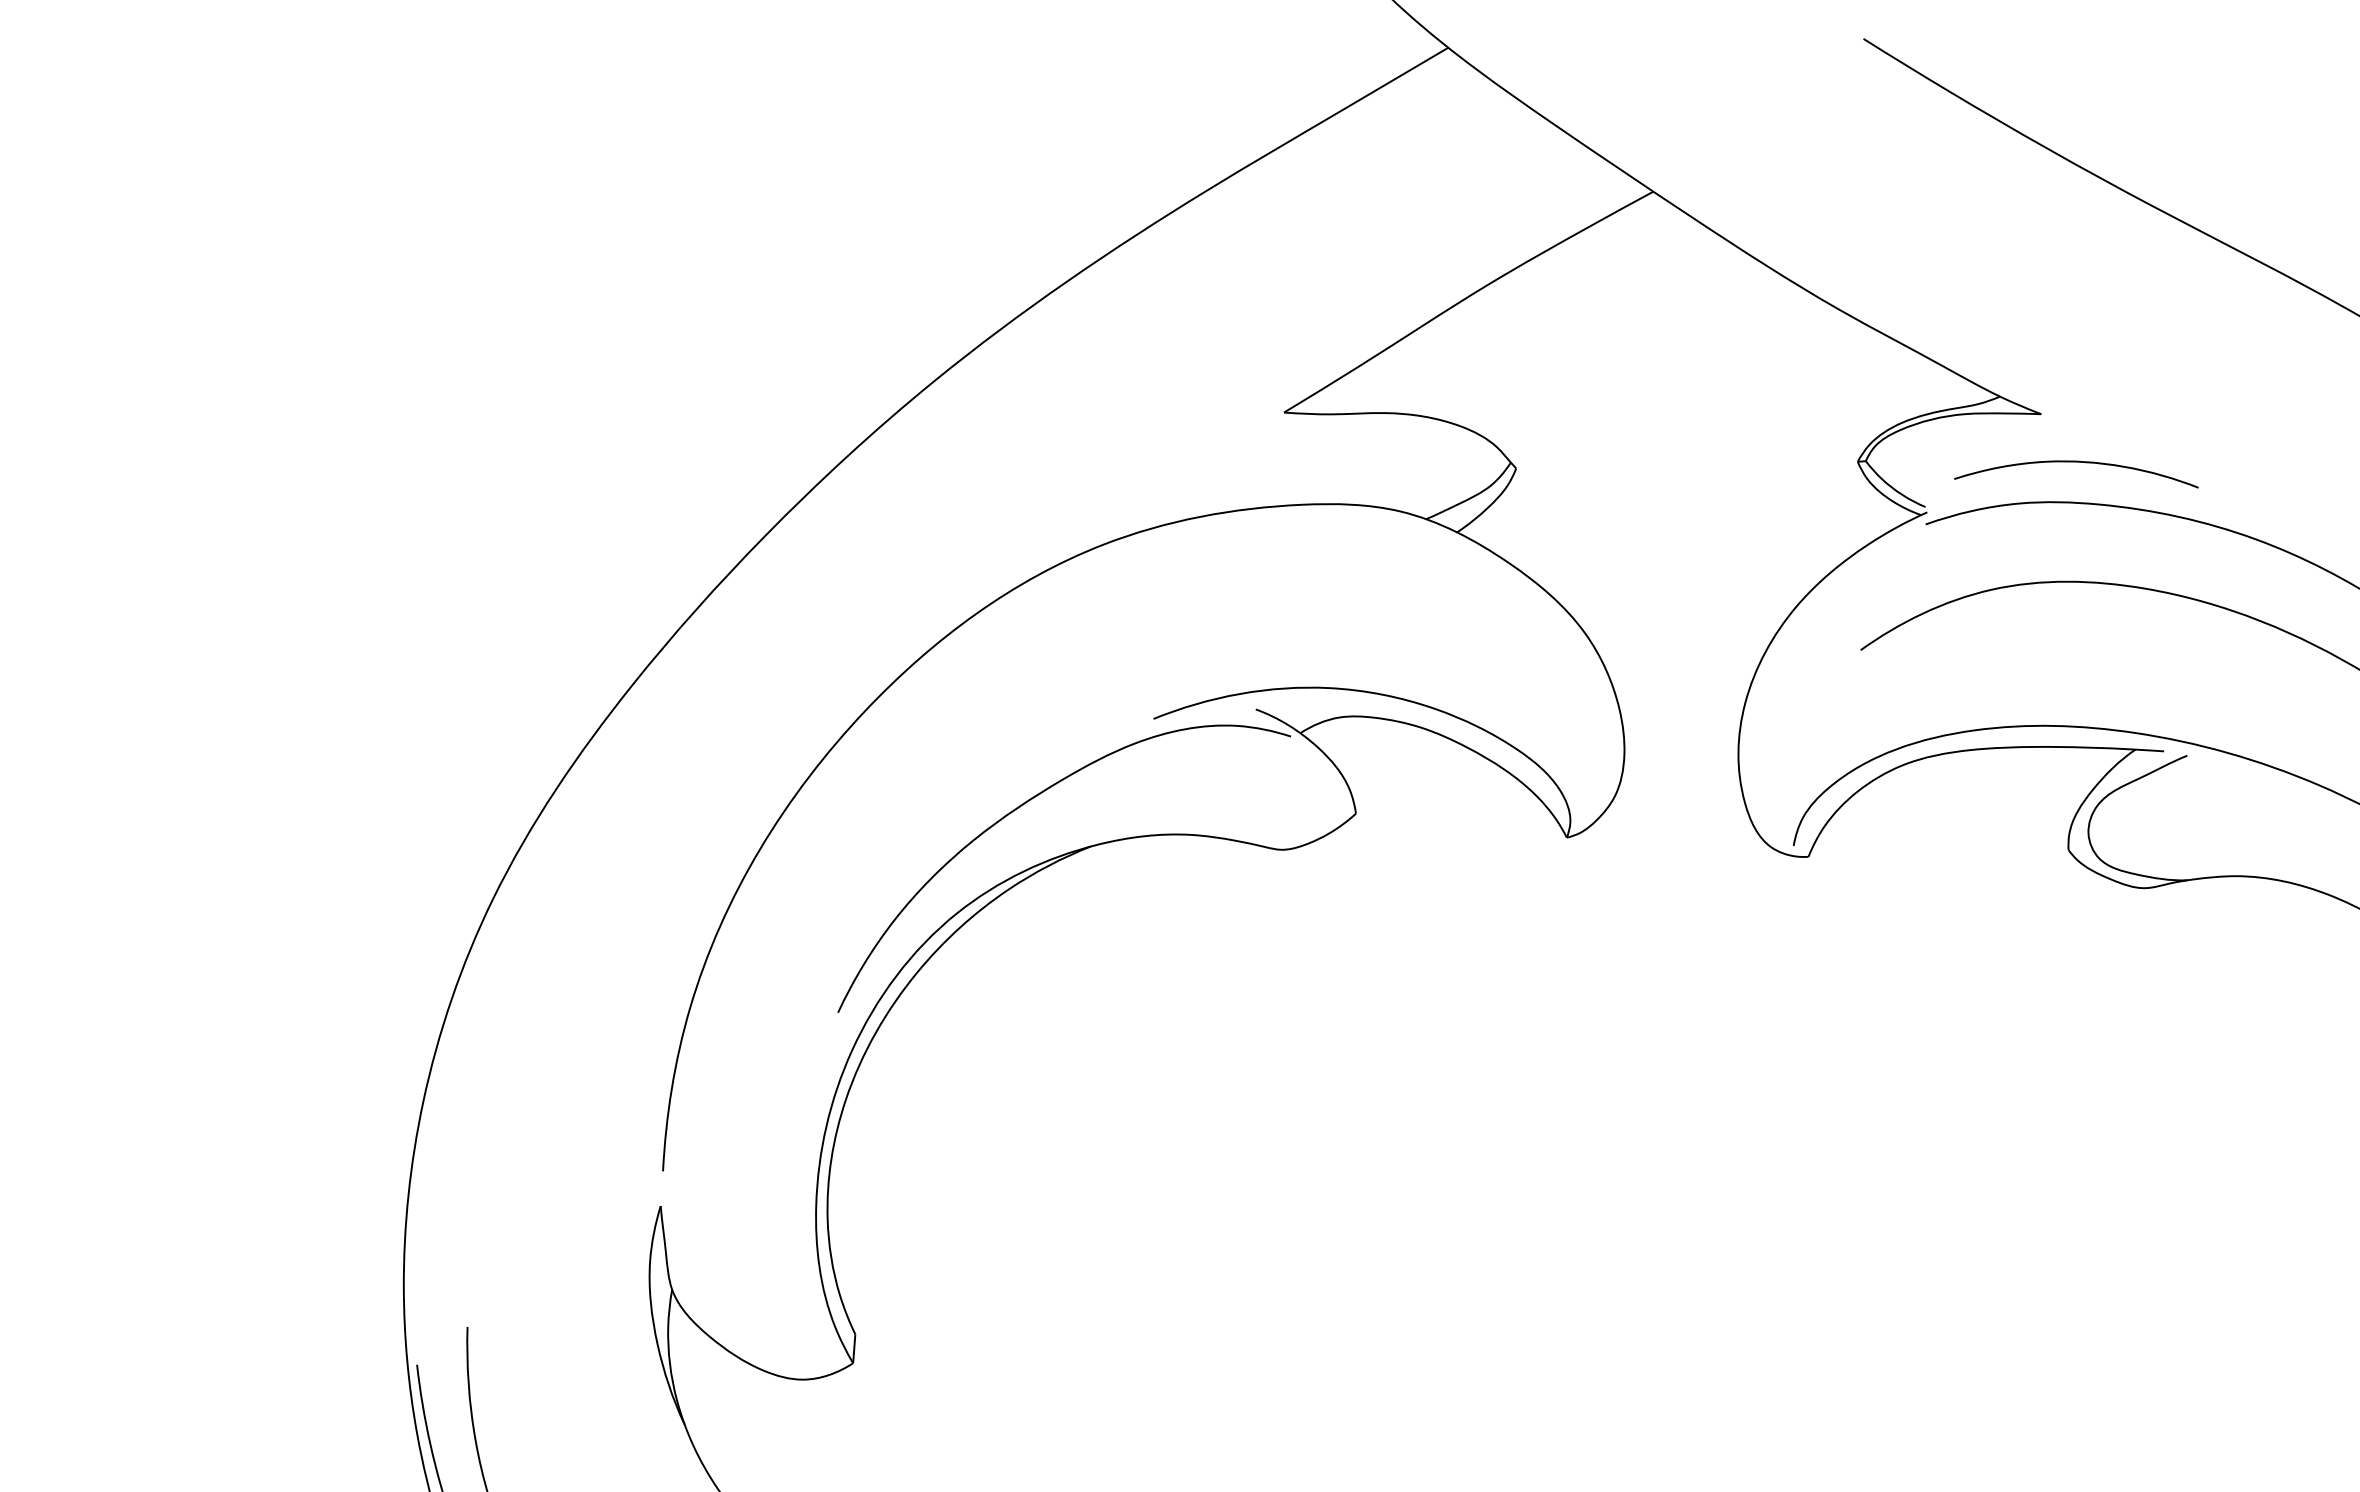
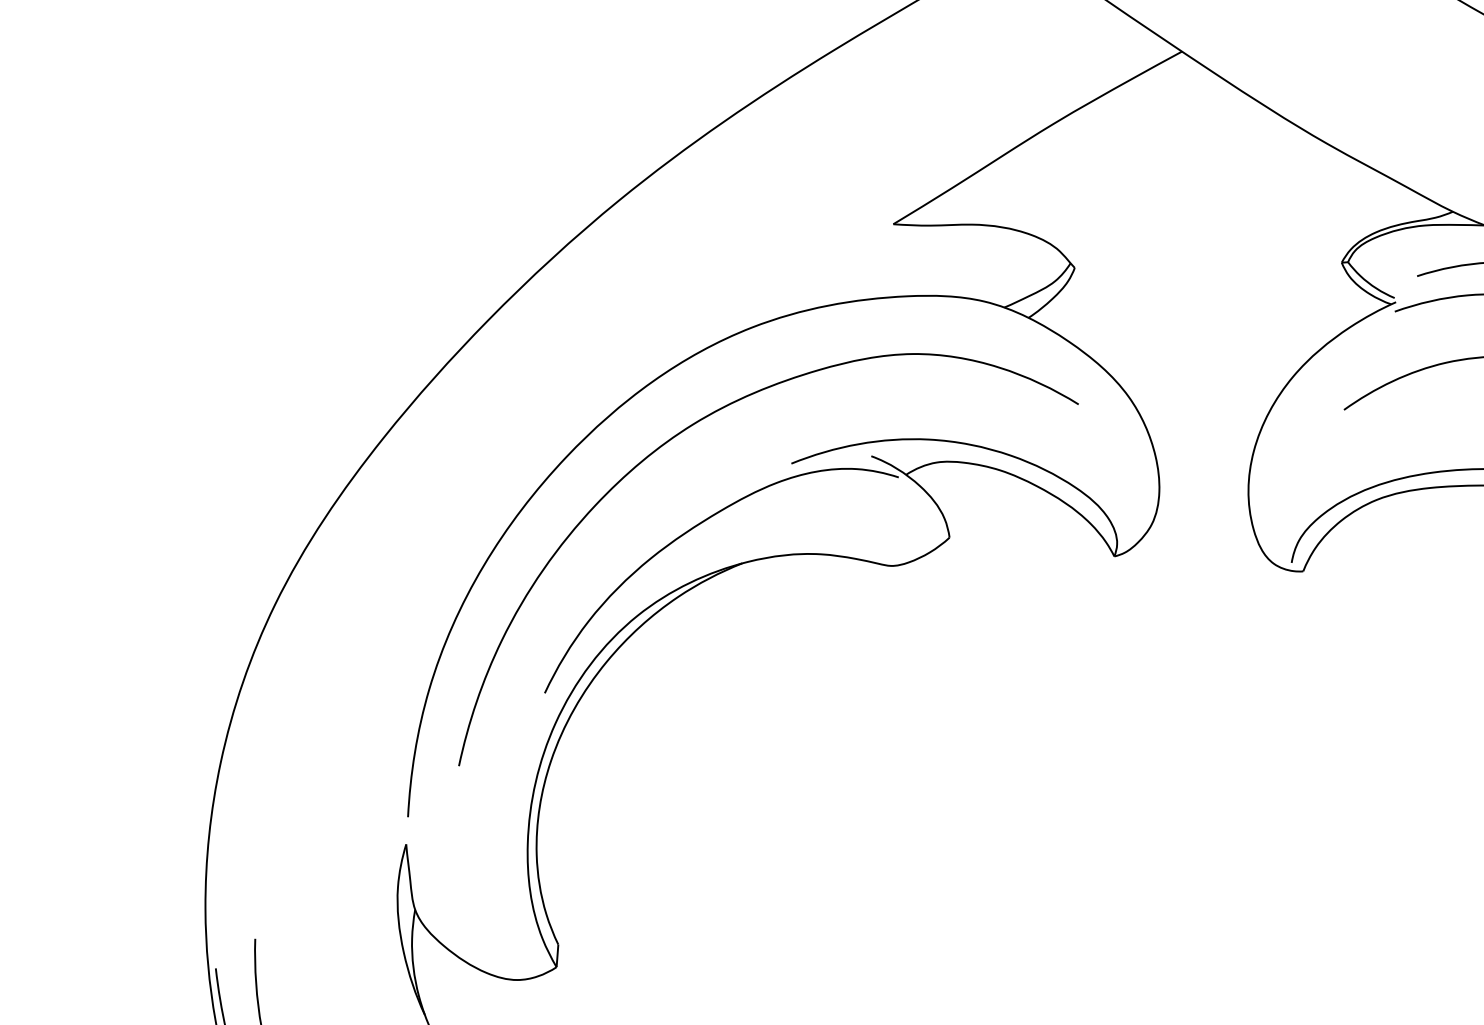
curve: (1016, 677) -> (684, 431), added

